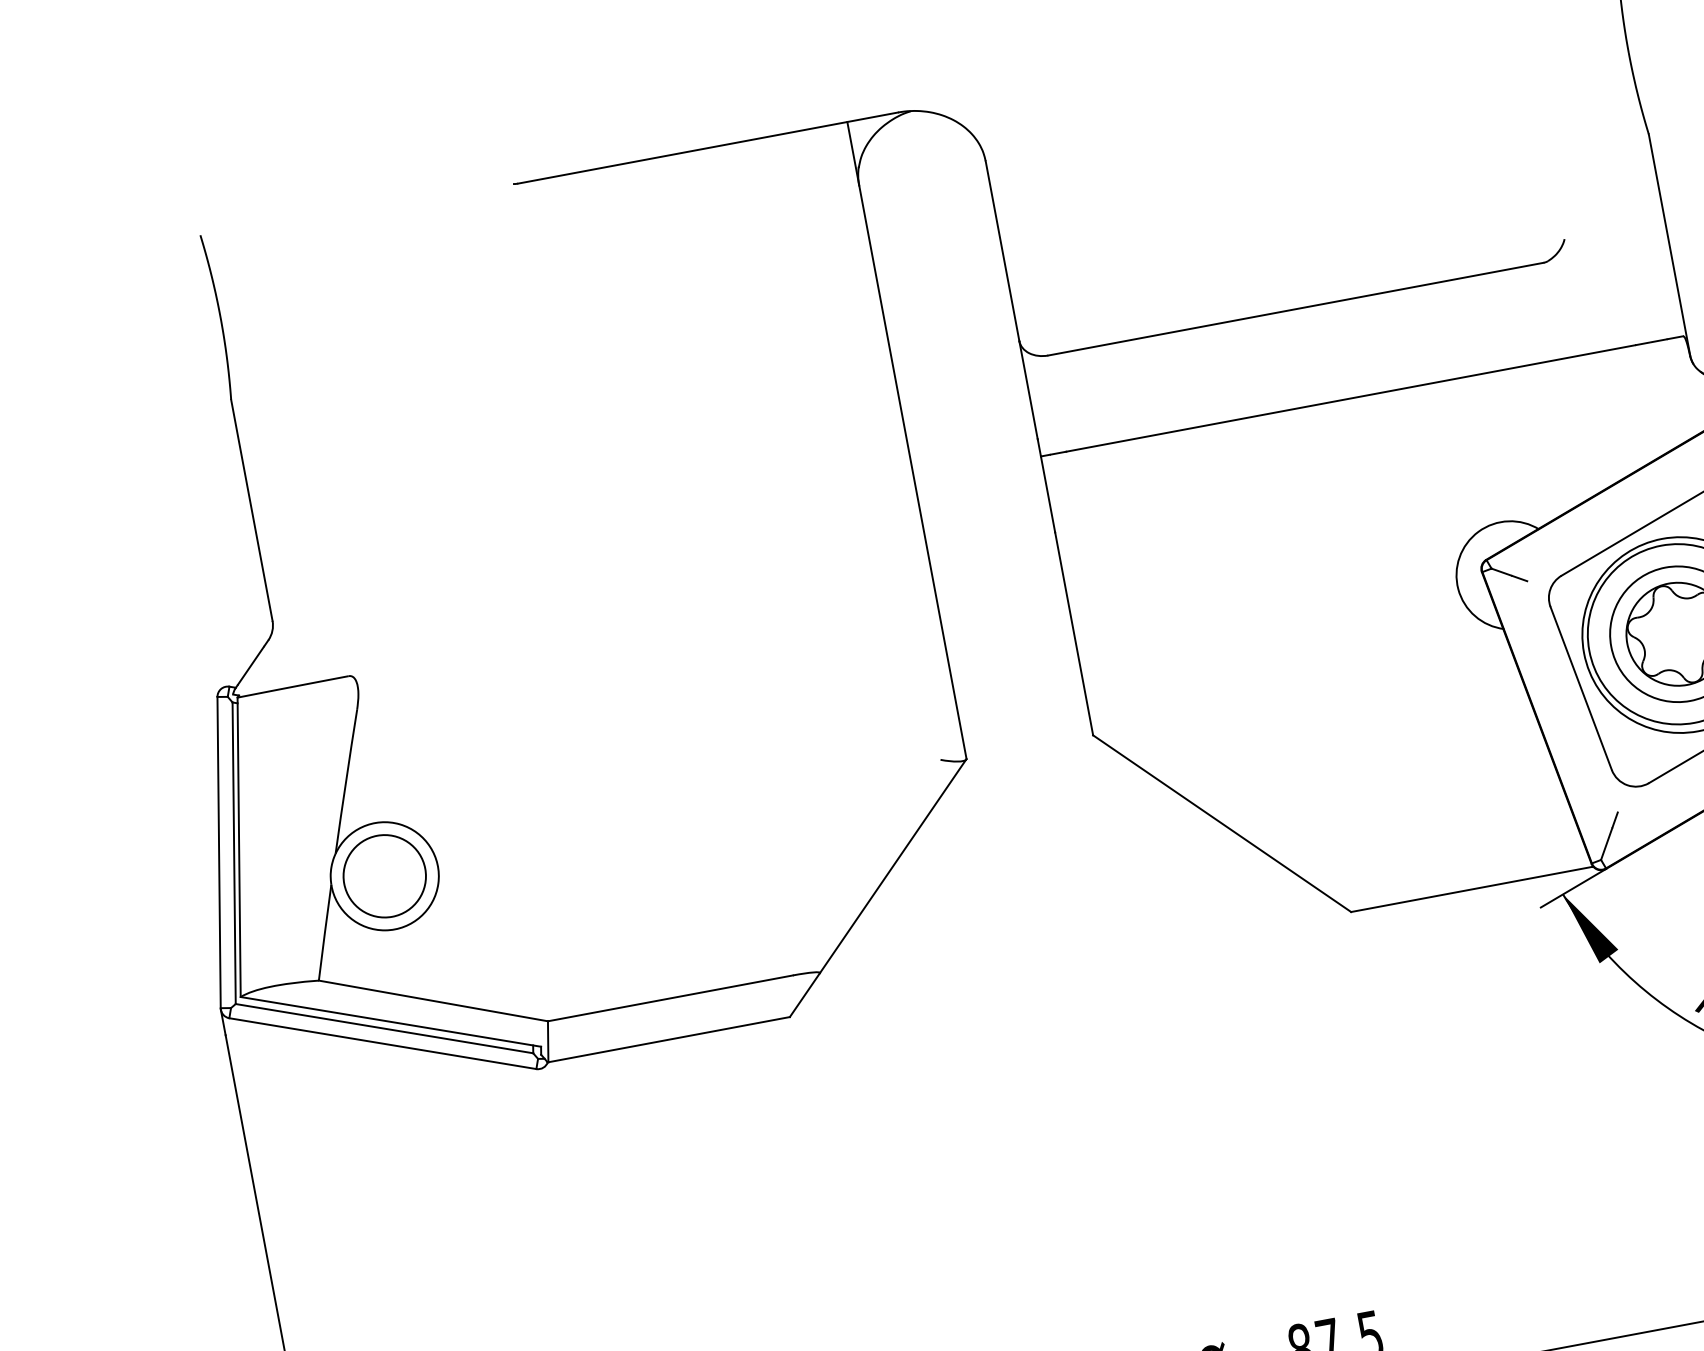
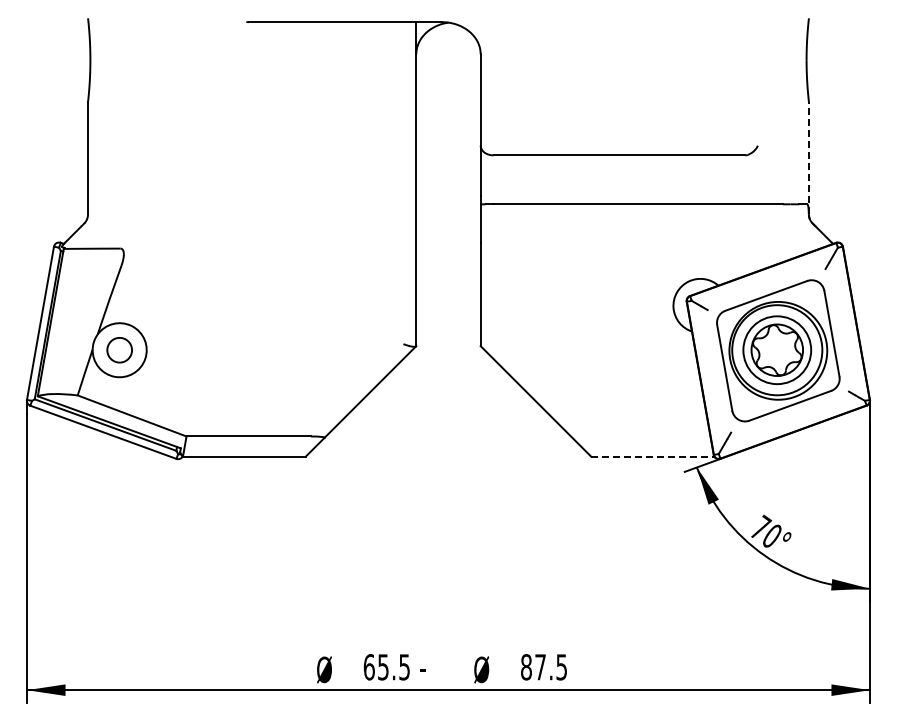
line: (1668, 243) -> (808, 157), solid -> dashed
circle: (384, 874) -> (119, 349), size x0.6
line: (1473, 888) -> (653, 456), solid -> dashed

